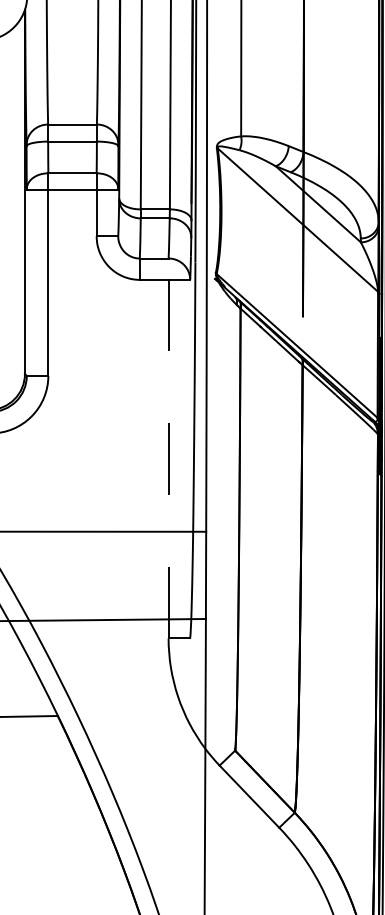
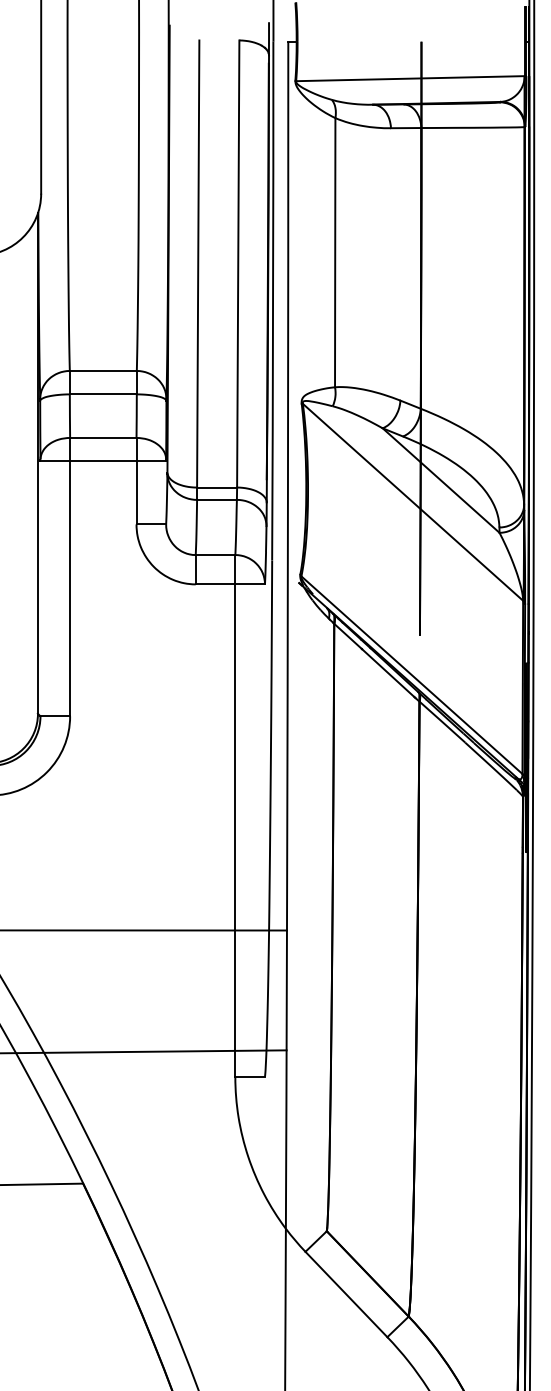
line: (168, 448) -> (235, 816), dashed -> solid

